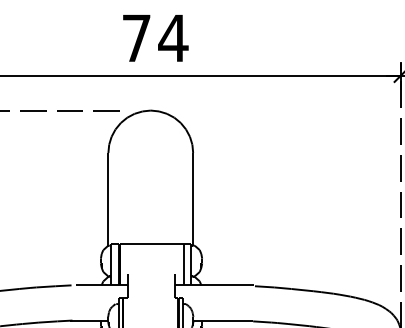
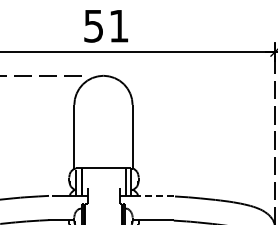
text: (155, 38) -> (106, 26), 74 -> 51
line: (226, 284) -> (155, 195), solid -> dashed

